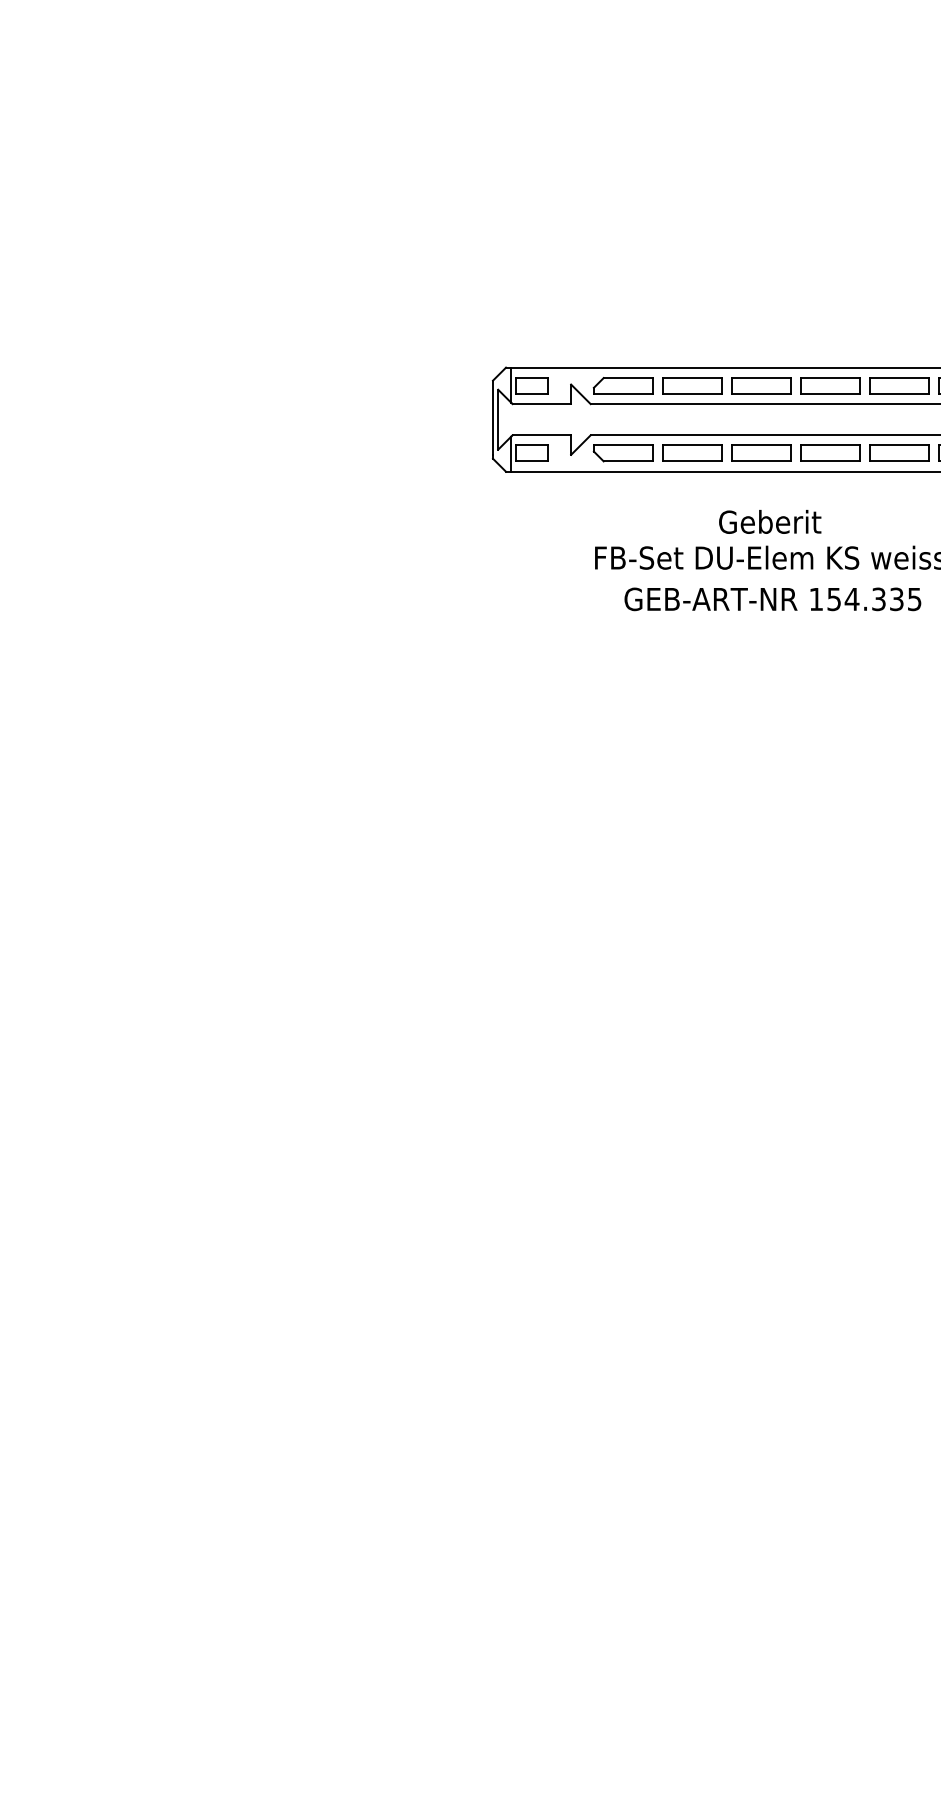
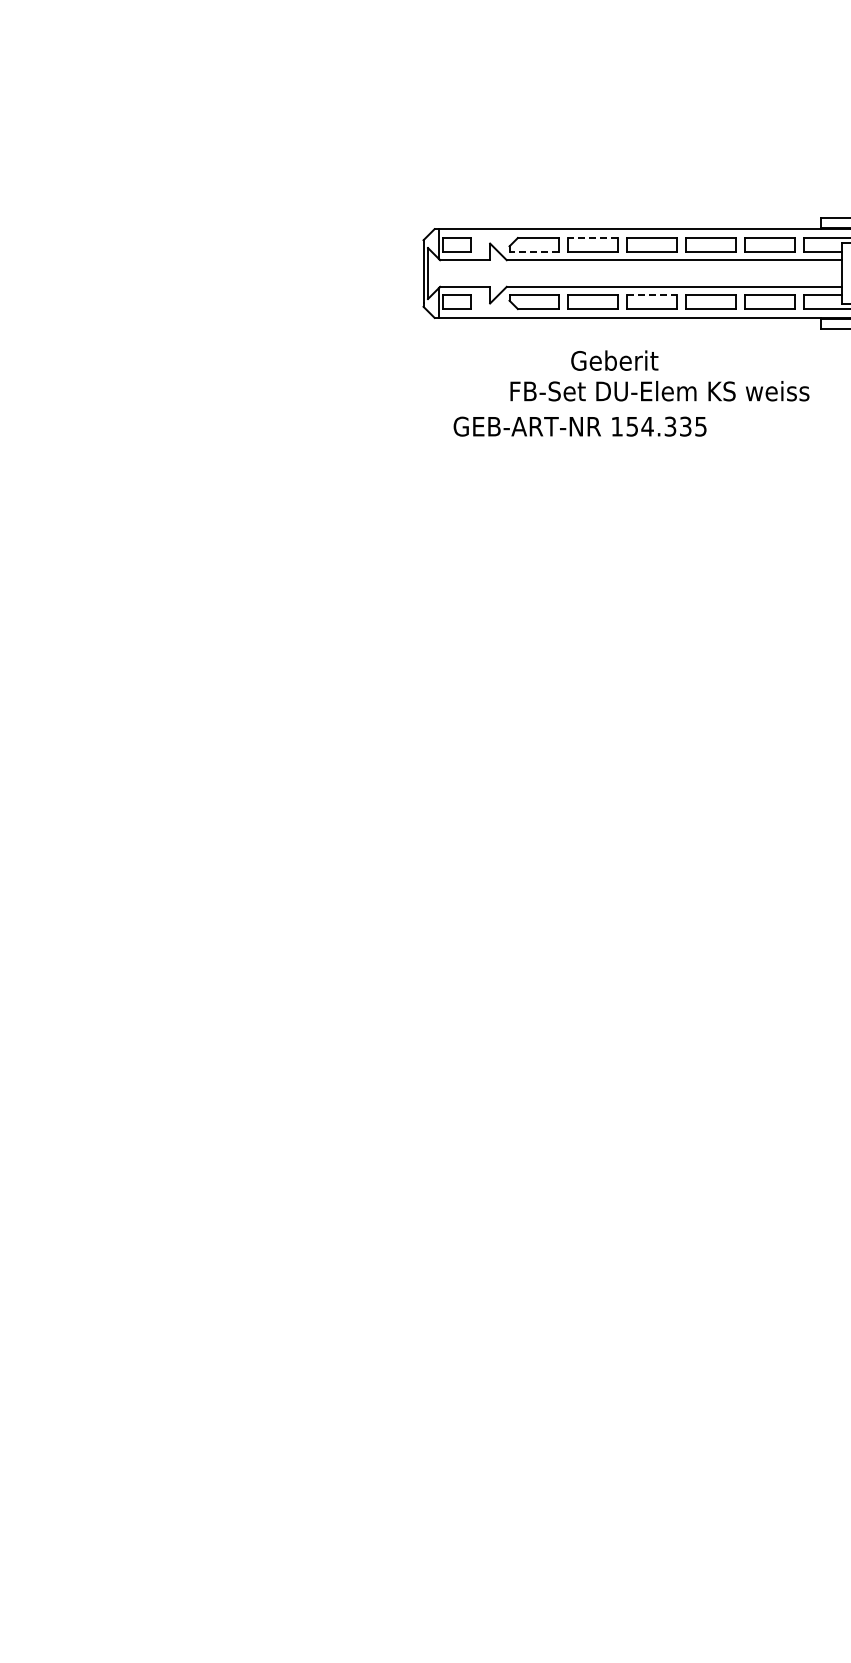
line: (692, 378) -> (593, 238), solid -> dashed
line: (623, 393) -> (534, 251), solid -> dashed
line: (761, 445) -> (652, 295), solid -> dashed
text: (769, 521) -> (614, 360), moved
text: (772, 599) -> (579, 426), moved

